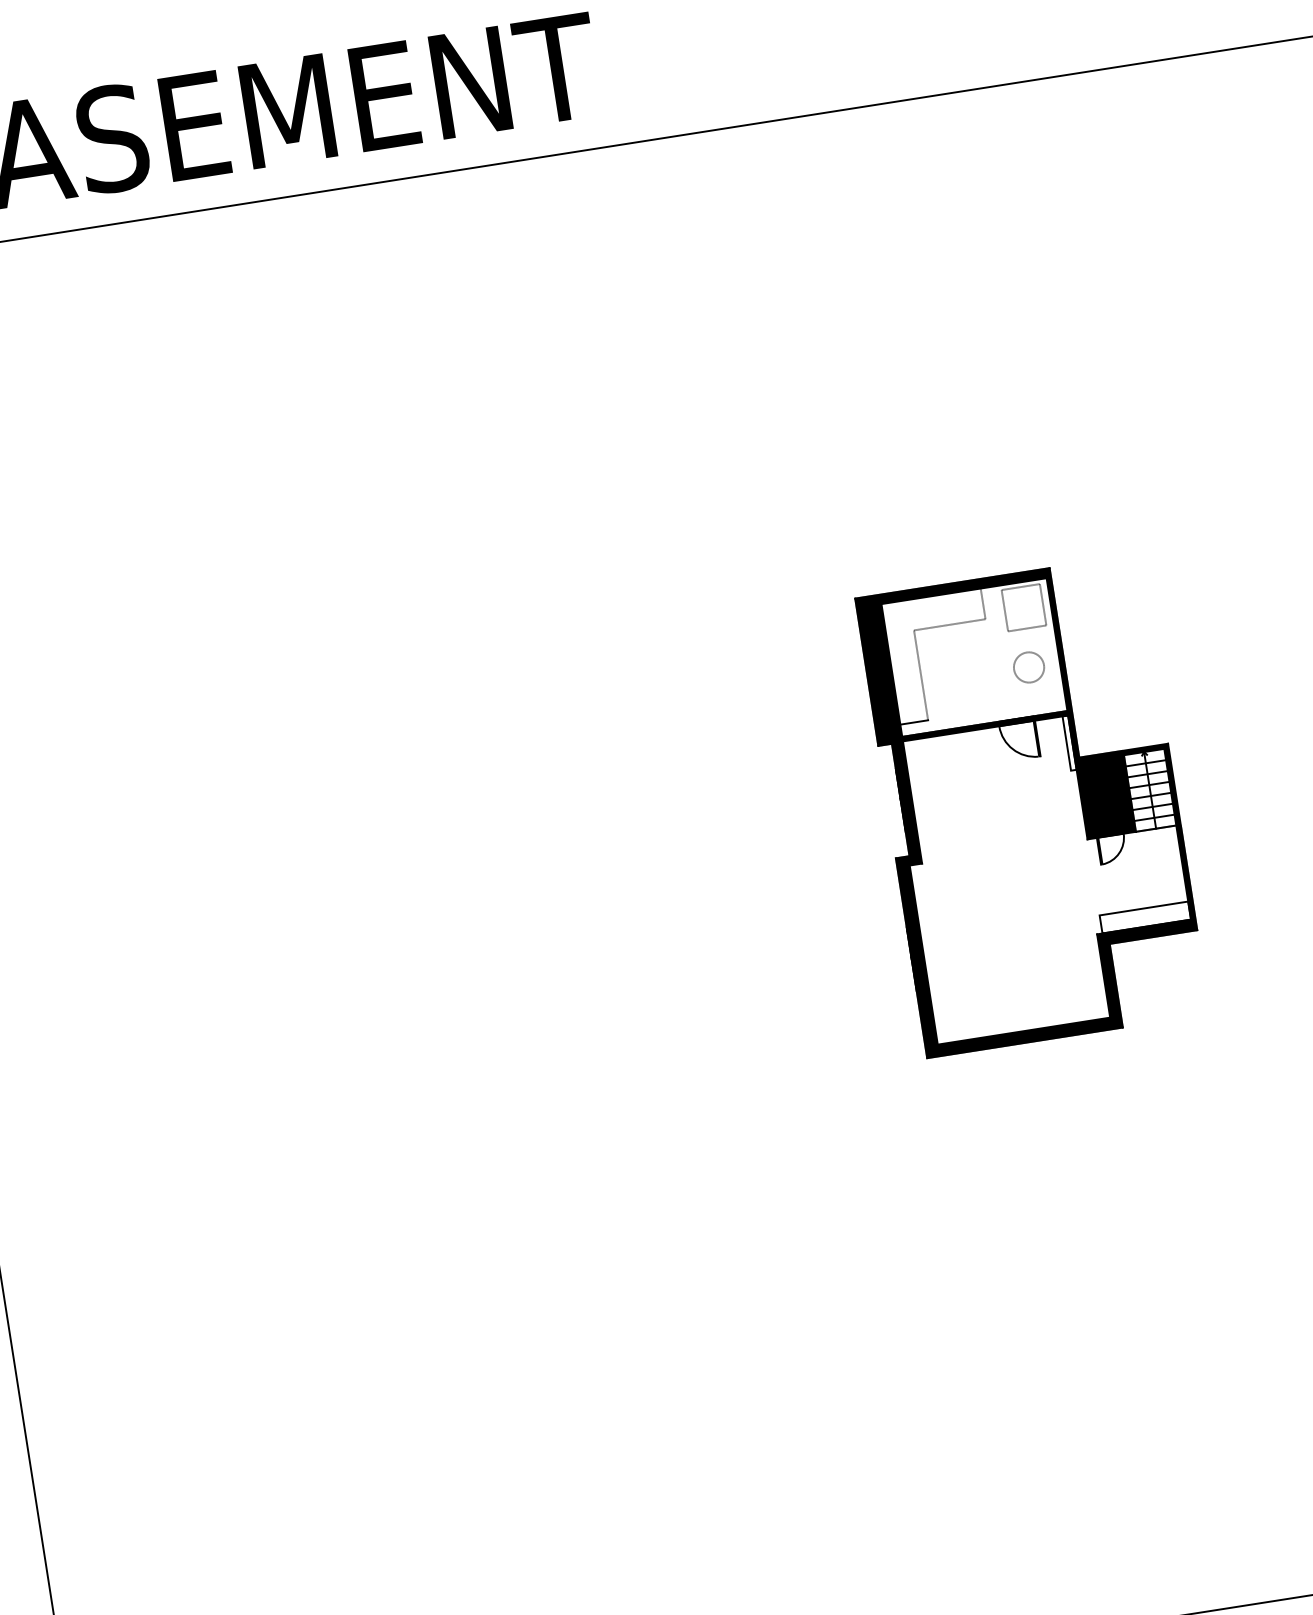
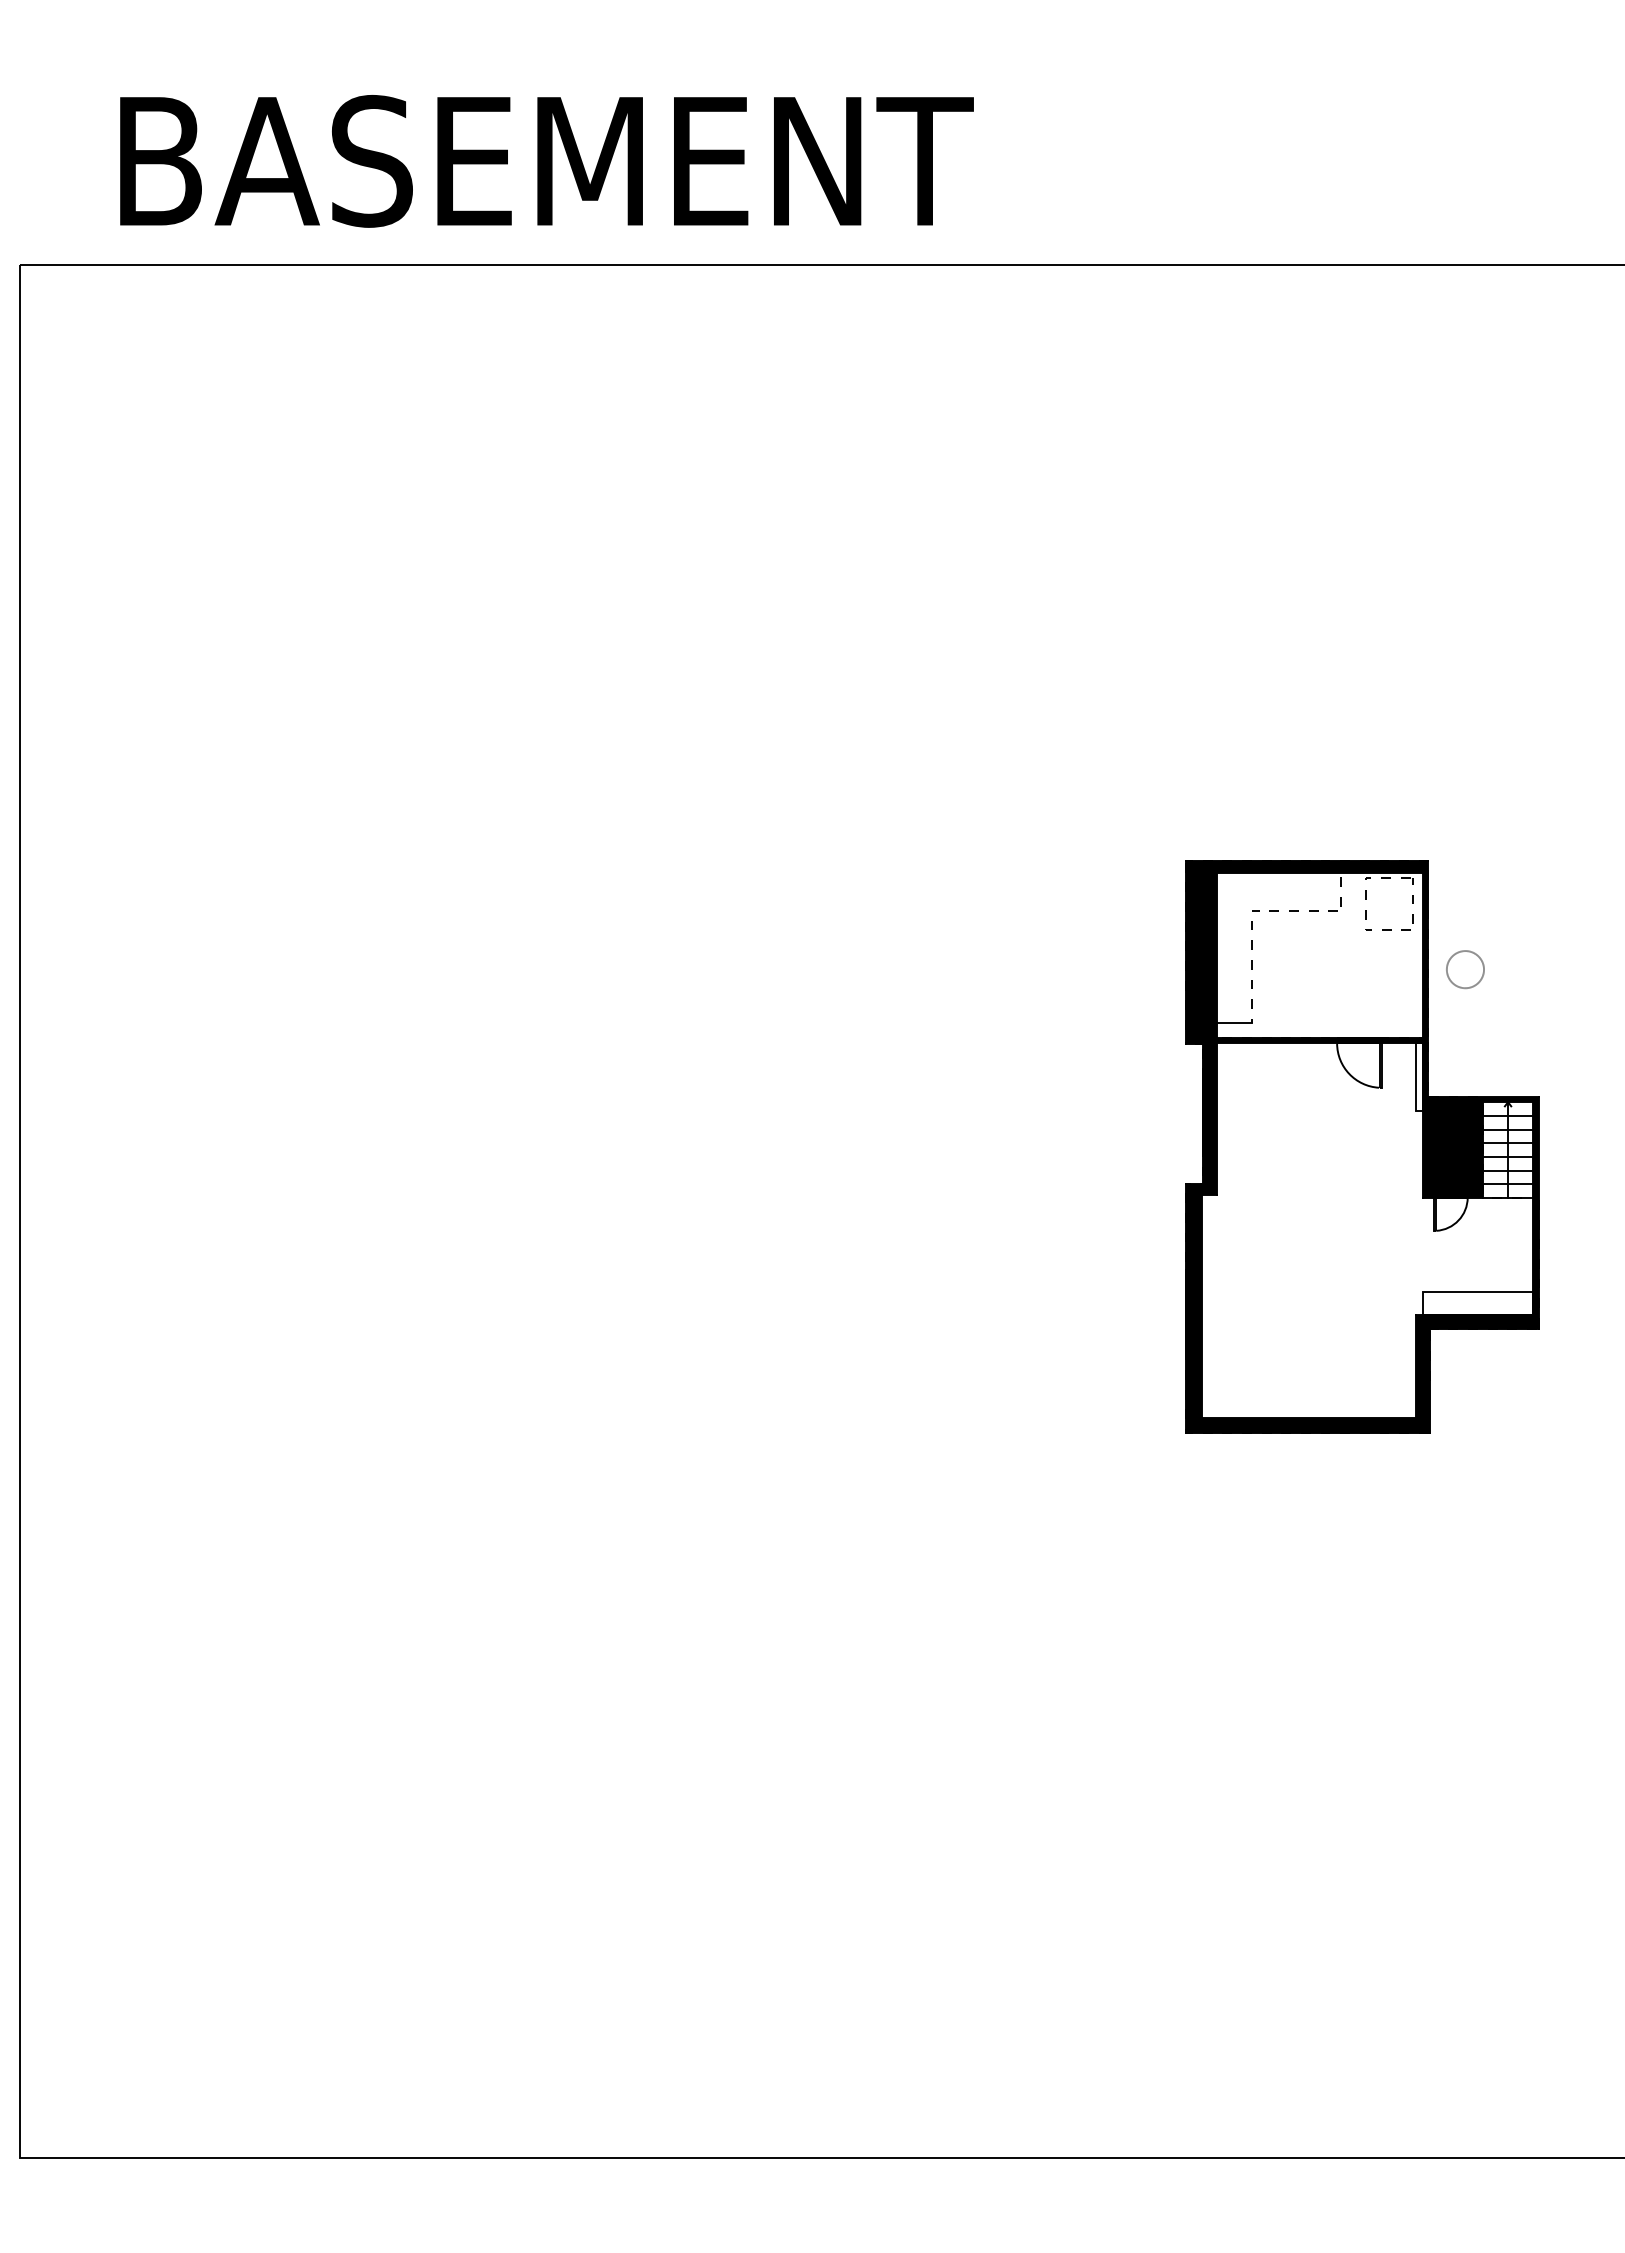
circle: (1029, 667) -> (1465, 969), moved

